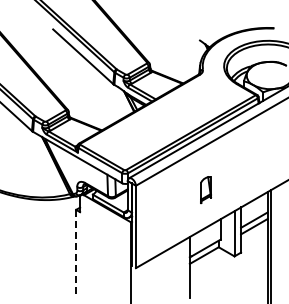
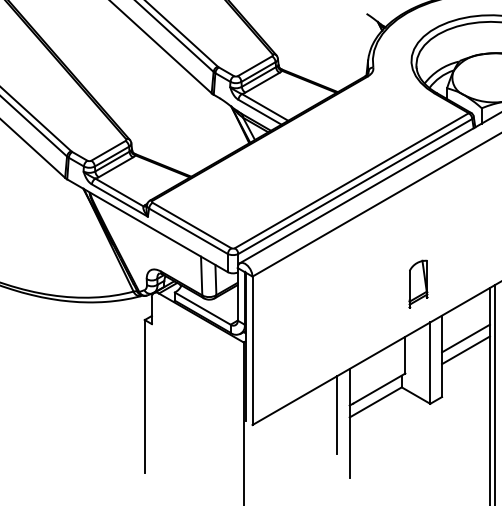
part: (206, 190) -> (419, 285), moved
line: (76, 252) -> (145, 396), dashed -> solid
line: (182, 262) -> (336, 414), added

